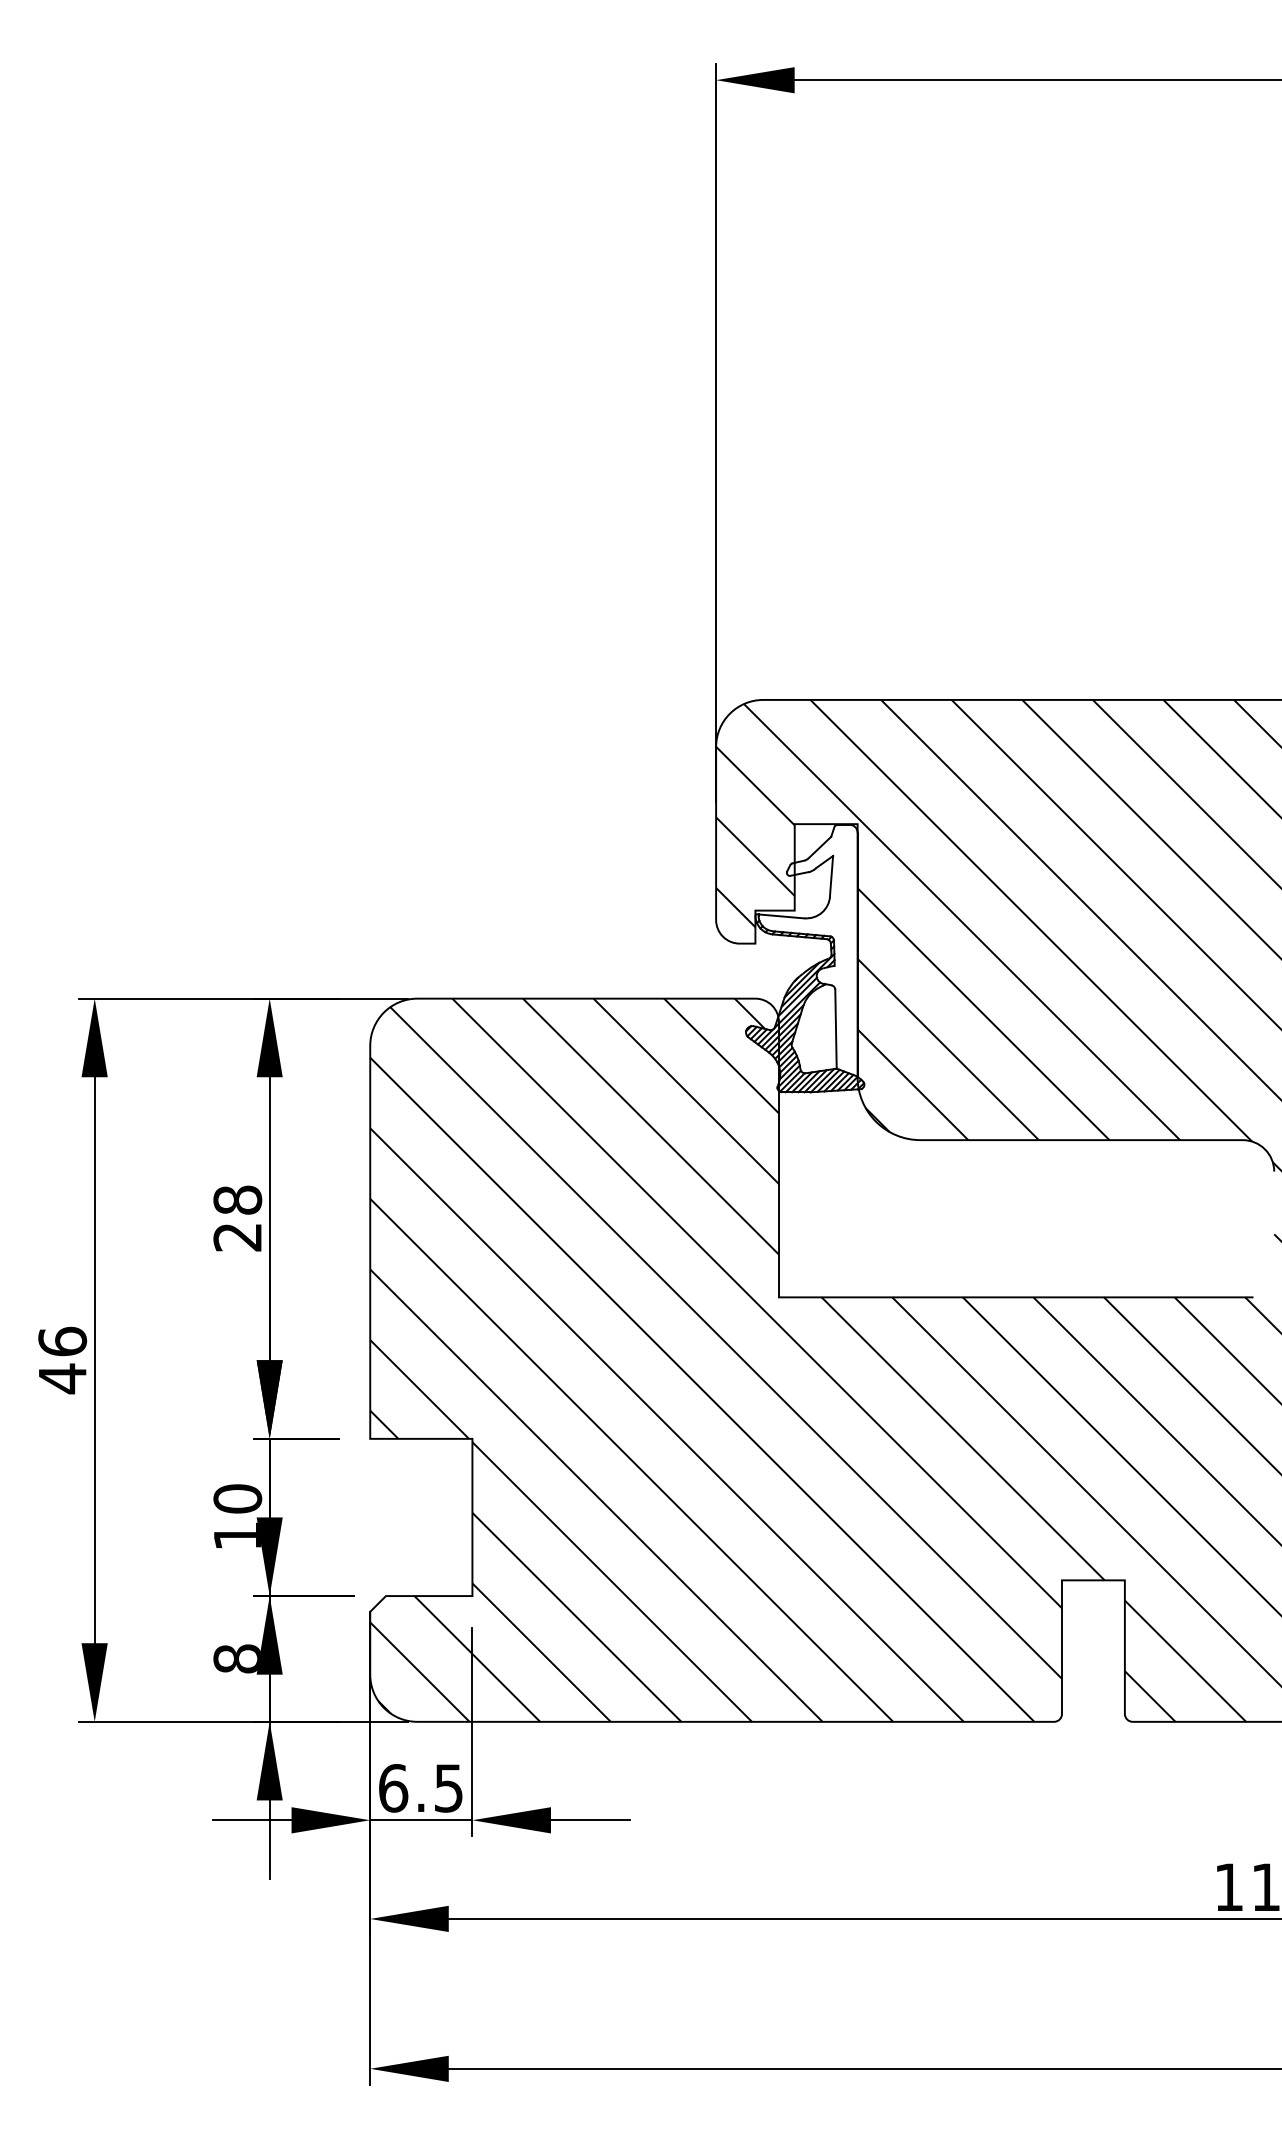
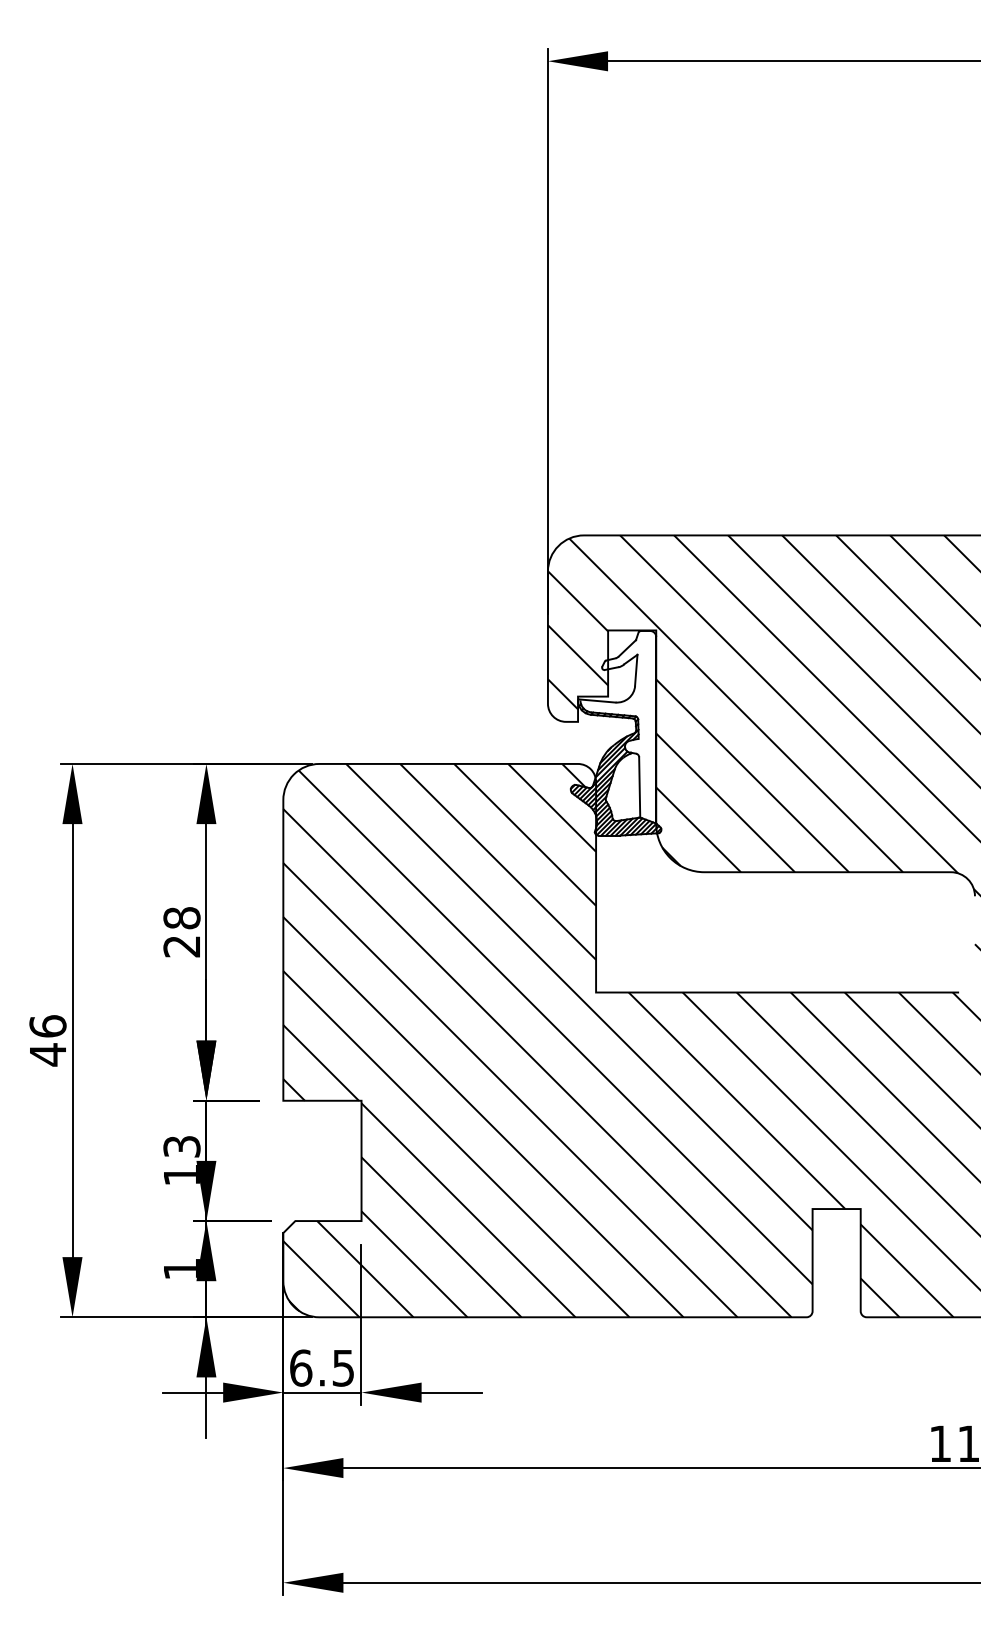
text: (237, 1498) -> (181, 1146), 10 -> 13
text: (237, 1658) -> (181, 1268), 8 -> 1

